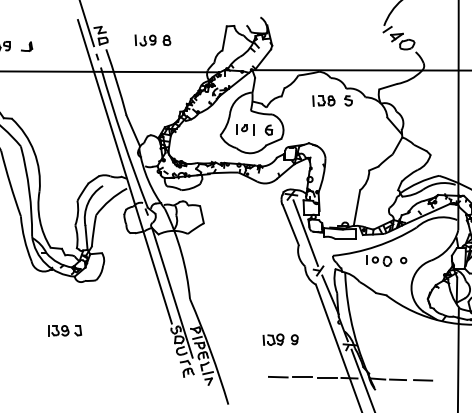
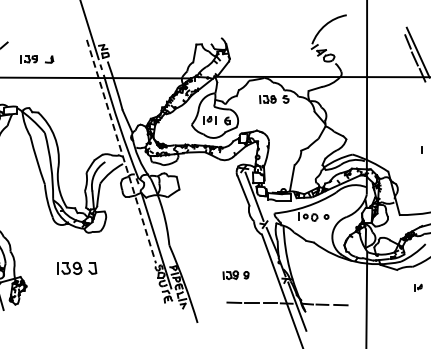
part: (152, 39) -> (141, 54), removed
line: (124, 171) -> (121, 151), solid -> dashed
part: (65, 330) -> (77, 268), size x1.6

